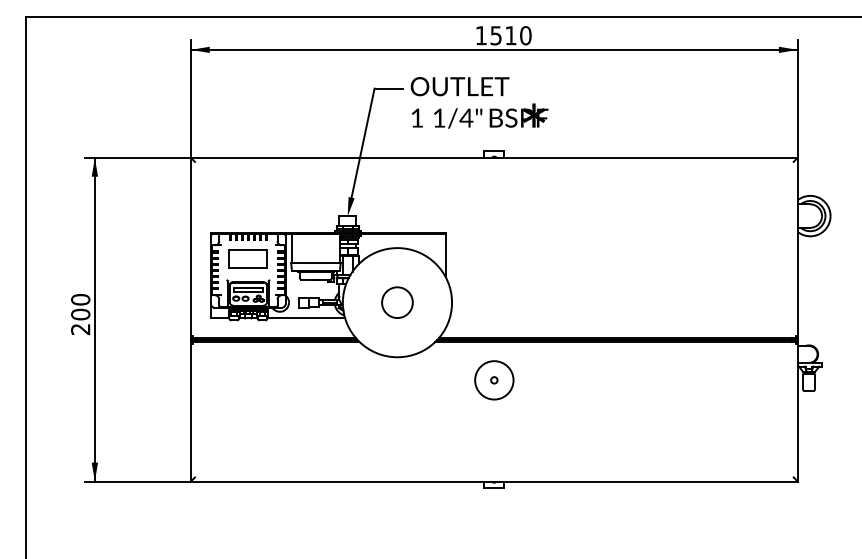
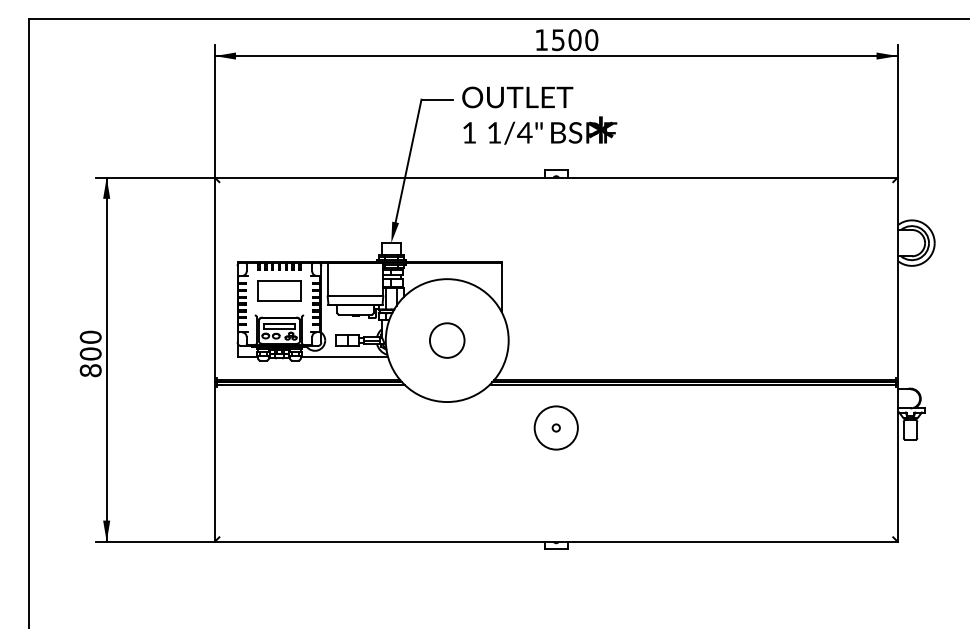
text: (510, 35) -> (574, 39), 1510 -> 1500
text: (80, 329) -> (90, 370), 200 -> 800

